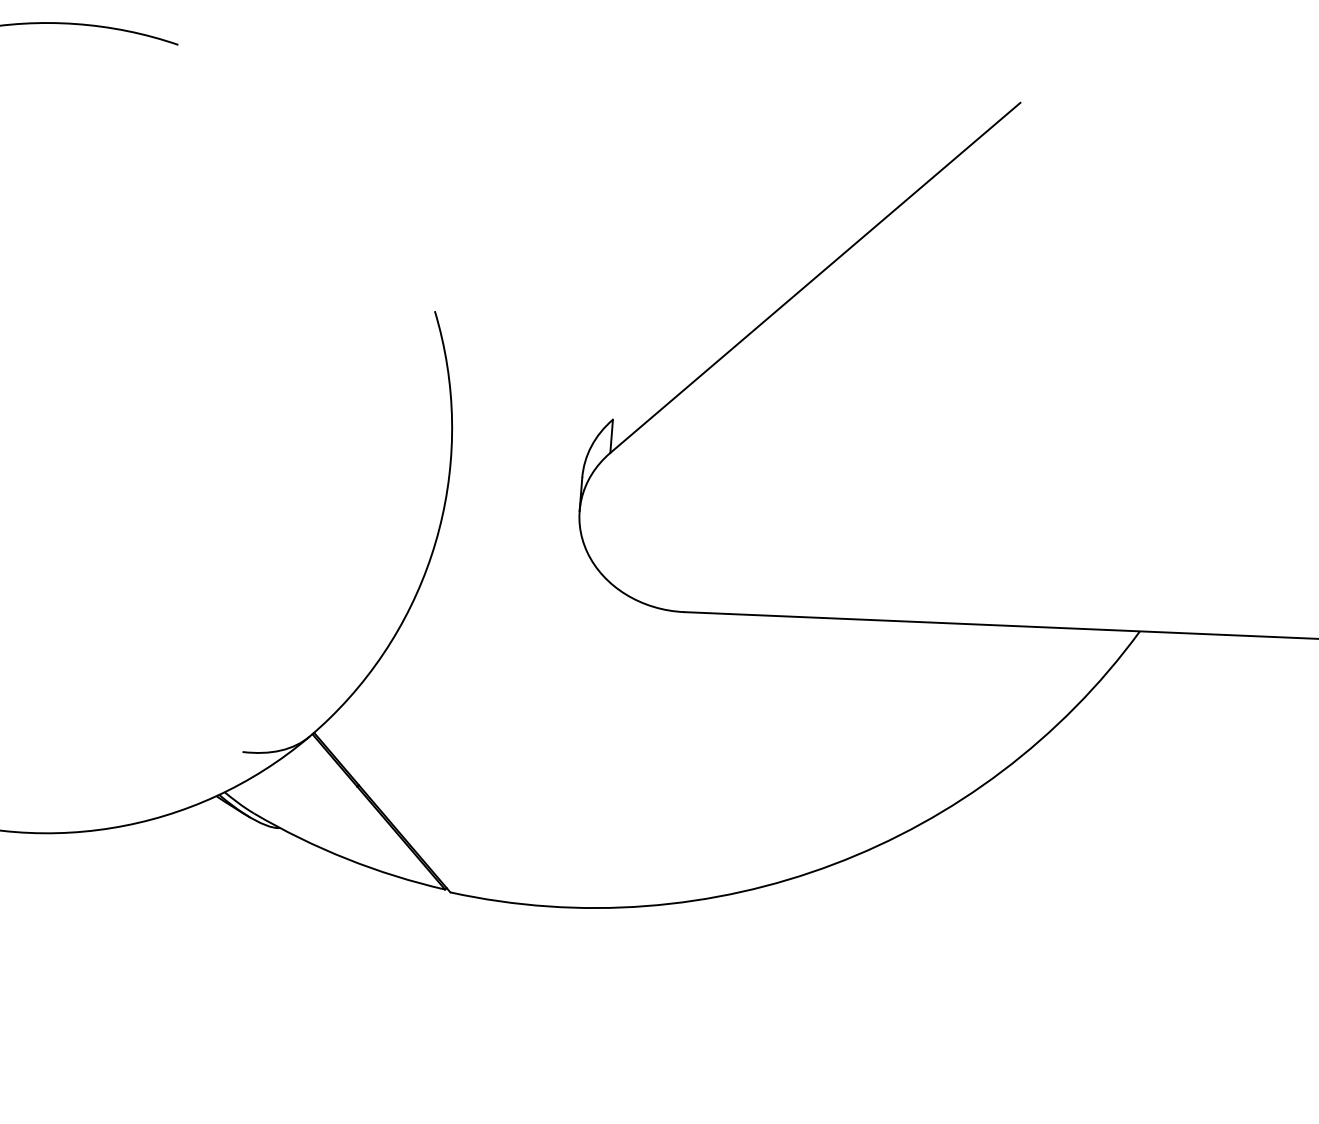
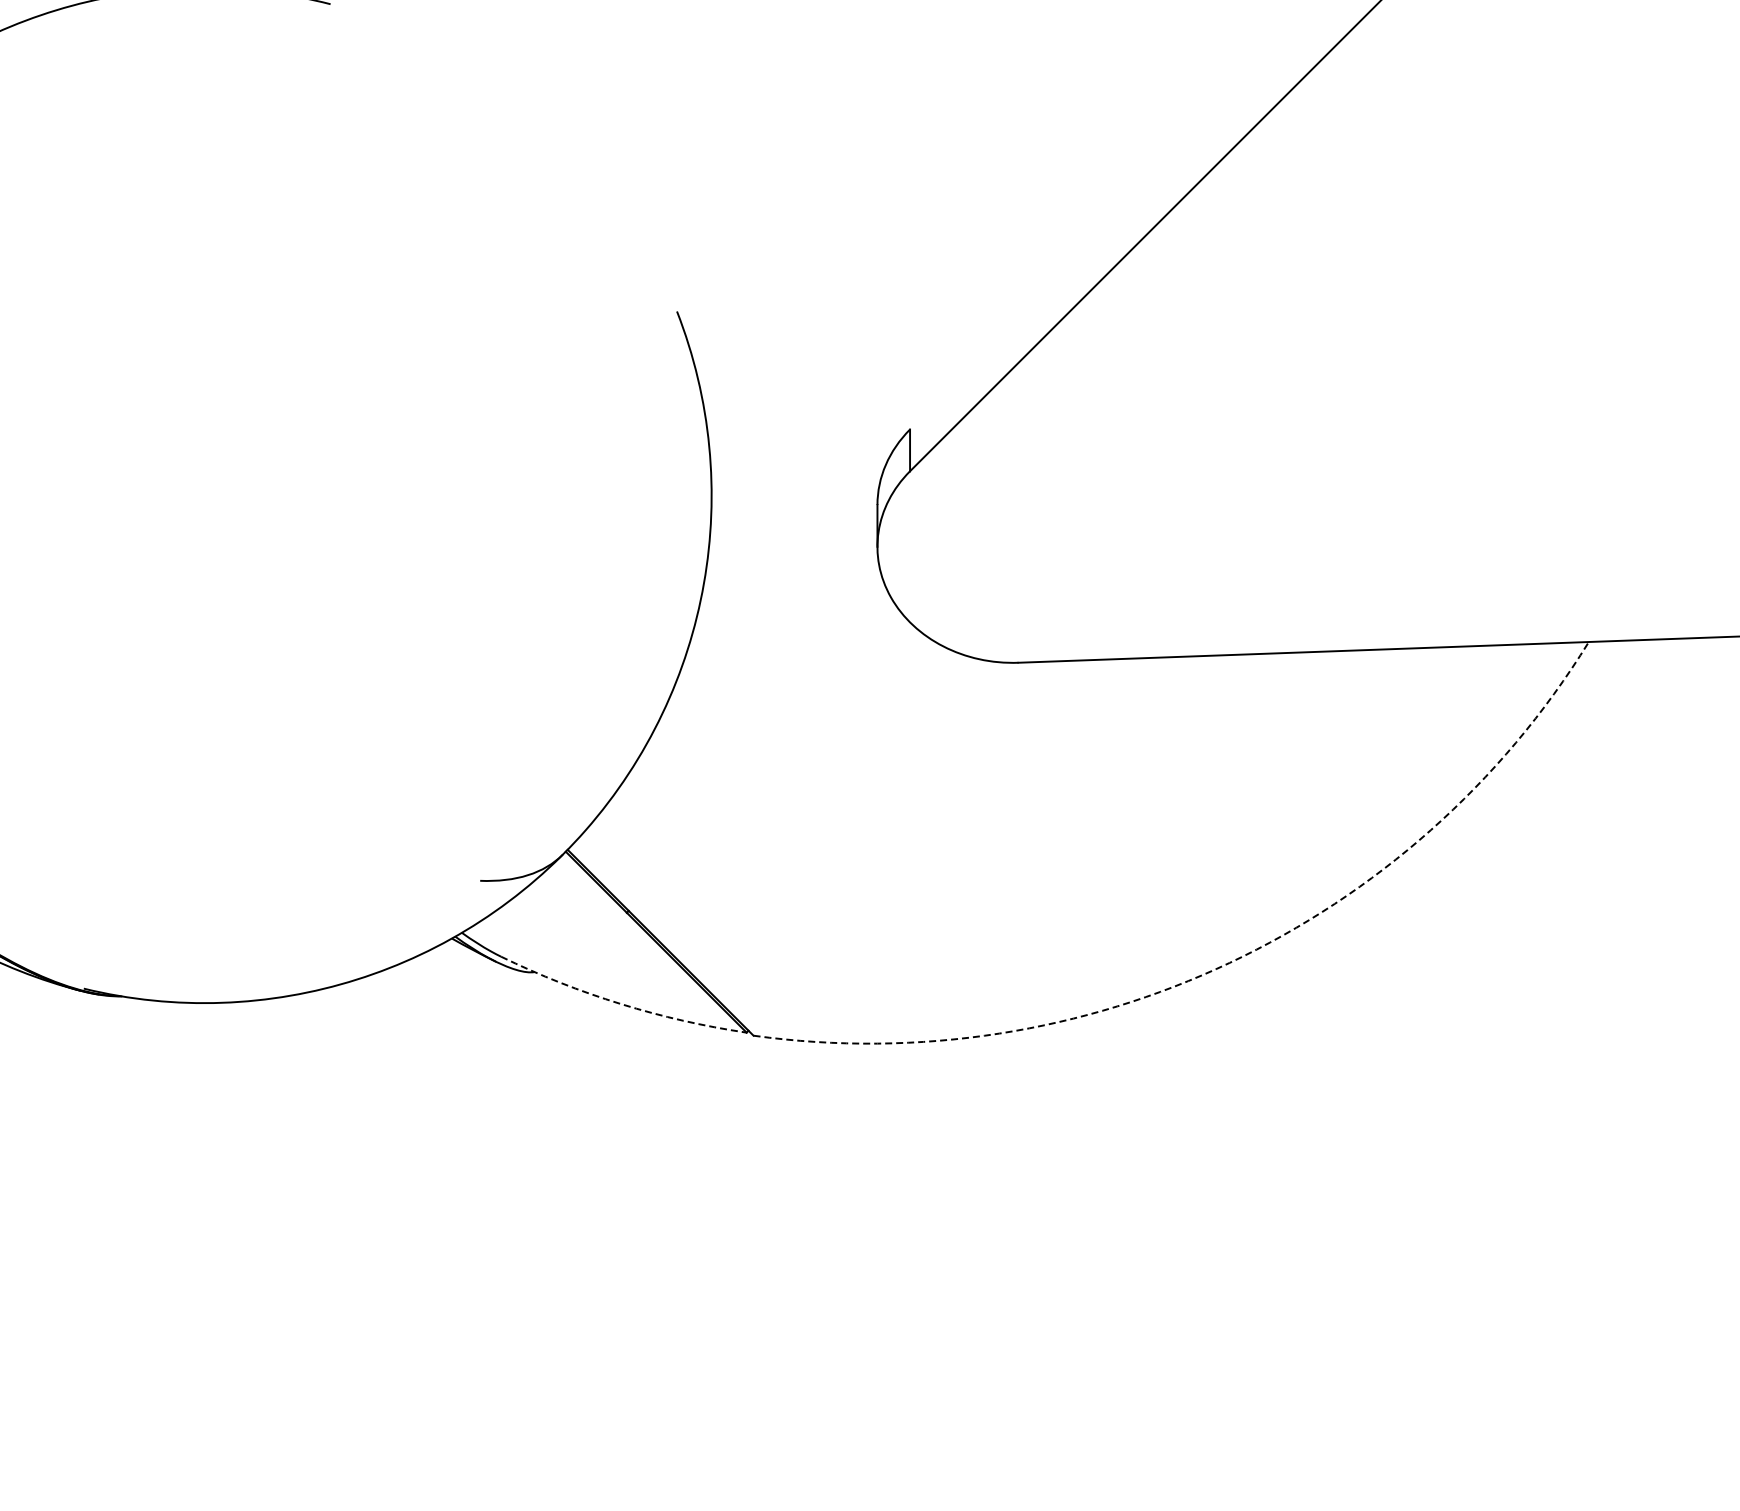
arc: (347, 859) -> (621, 1004), solid -> dashed
arc: (833, 863) -> (1229, 962), solid -> dashed

